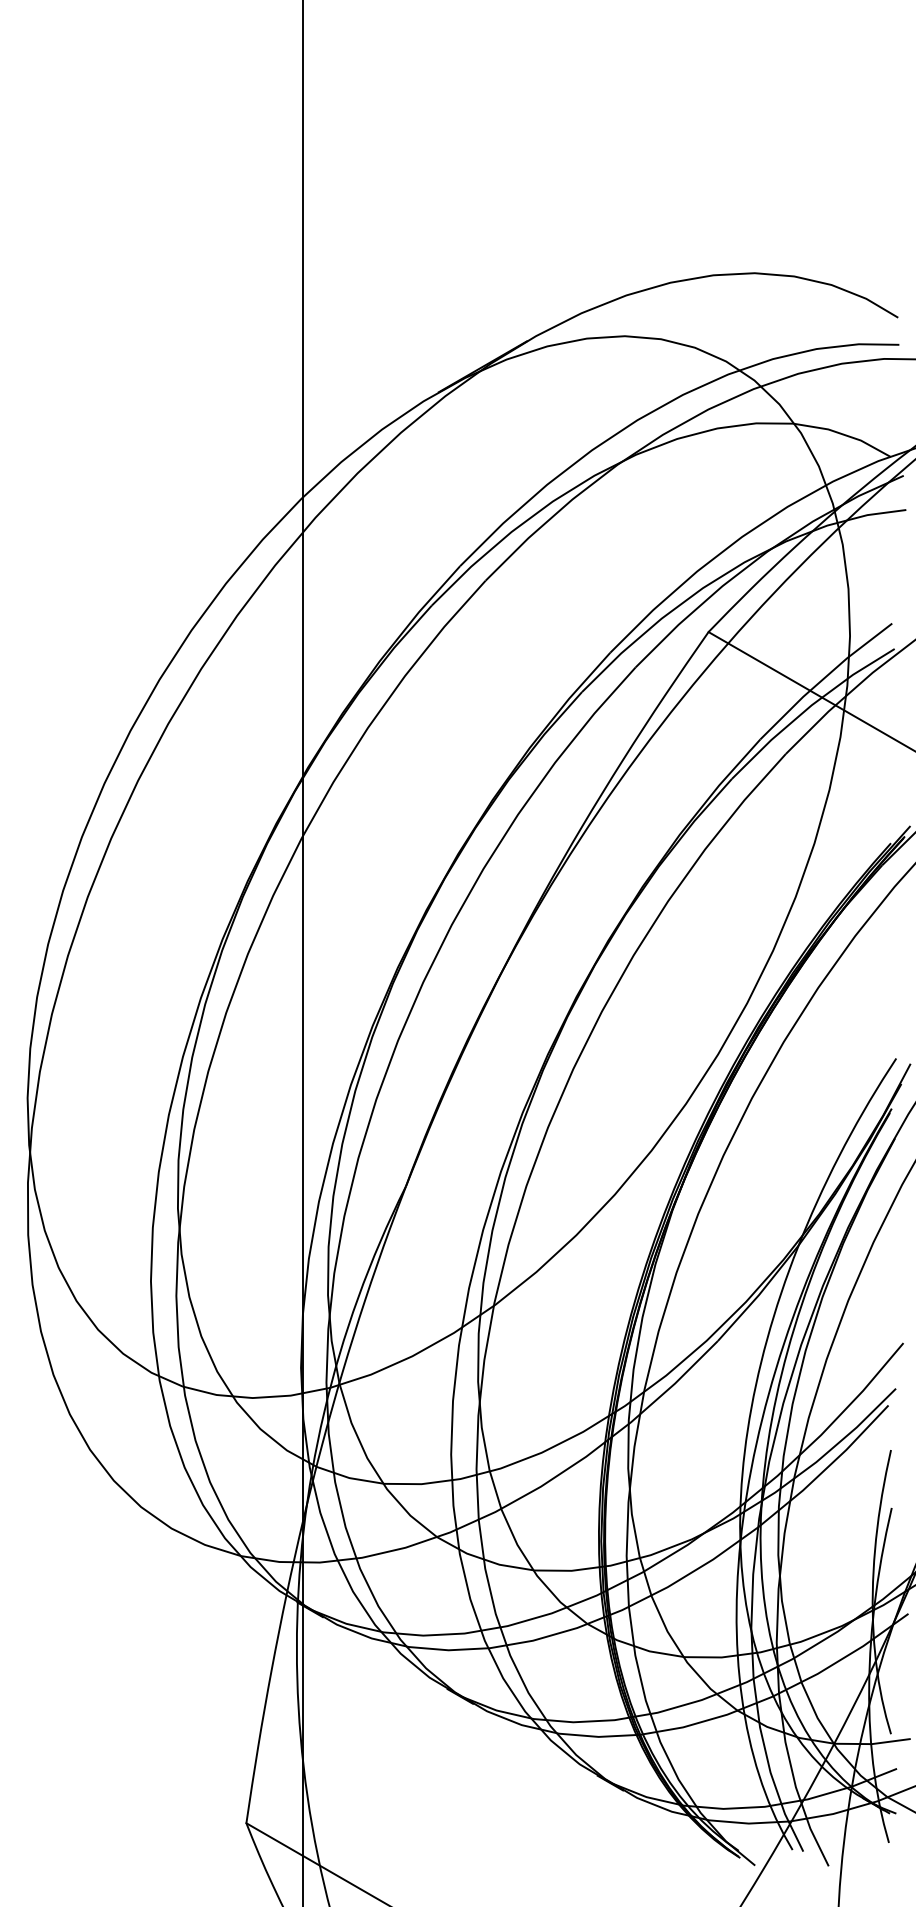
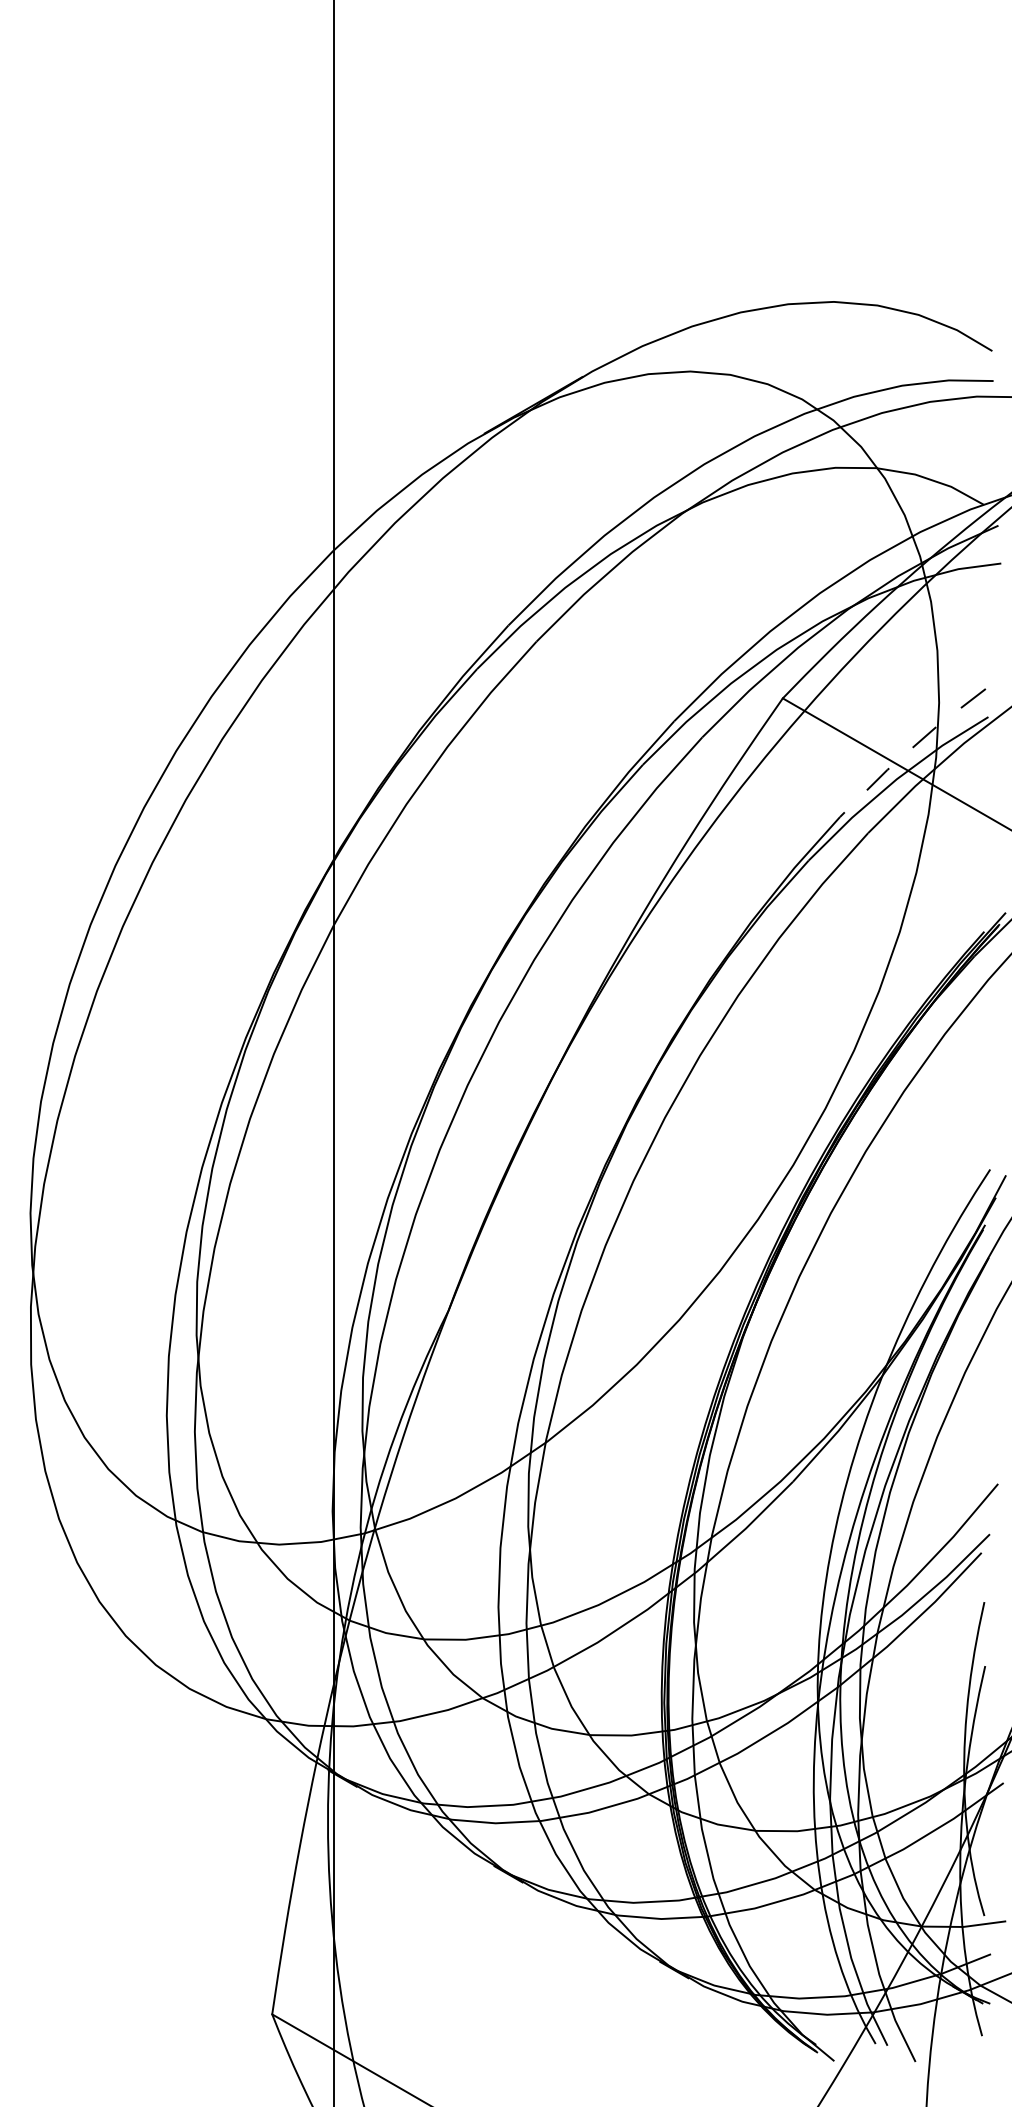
line: (823, 679) -> (909, 750), solid -> dashed

